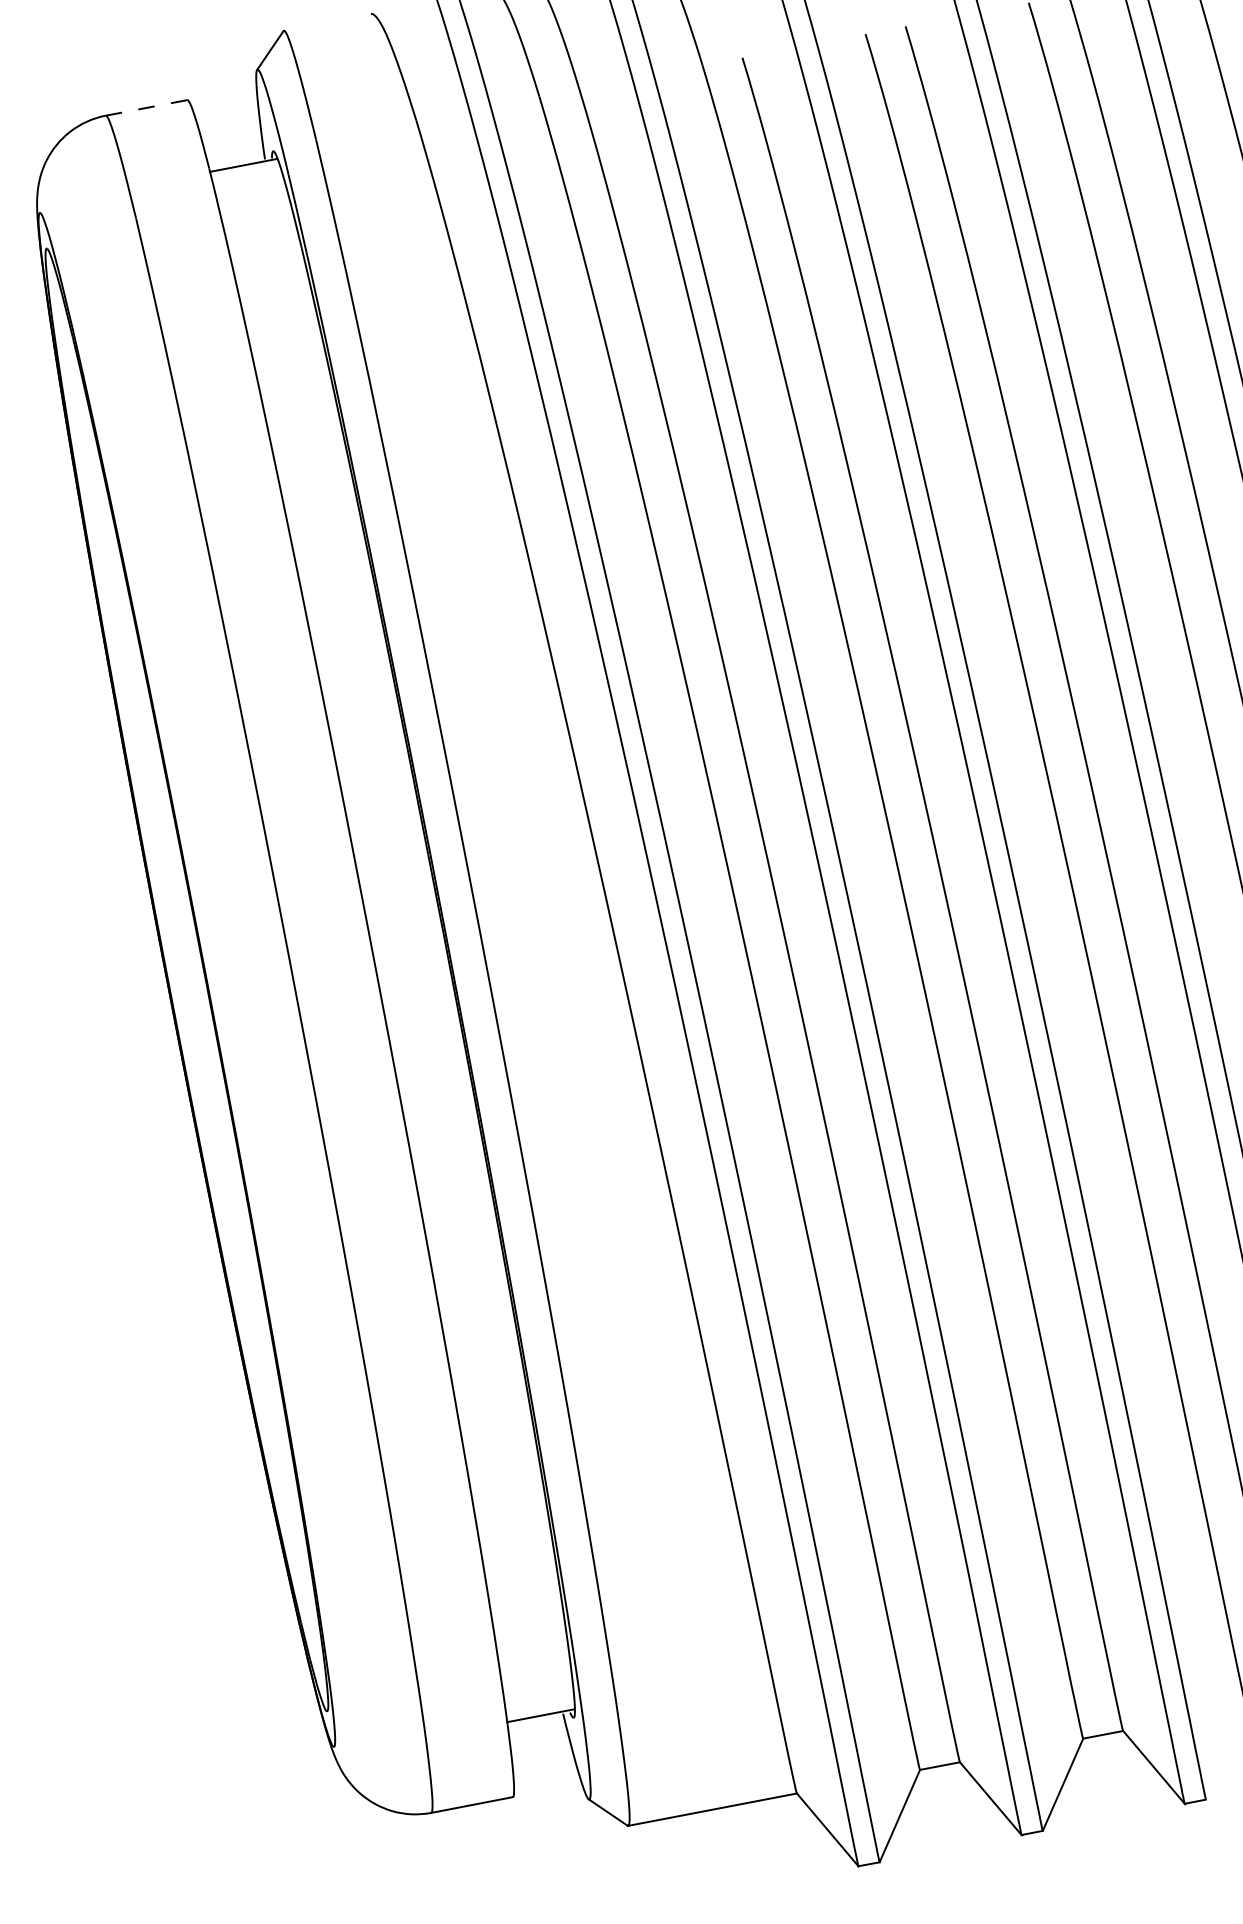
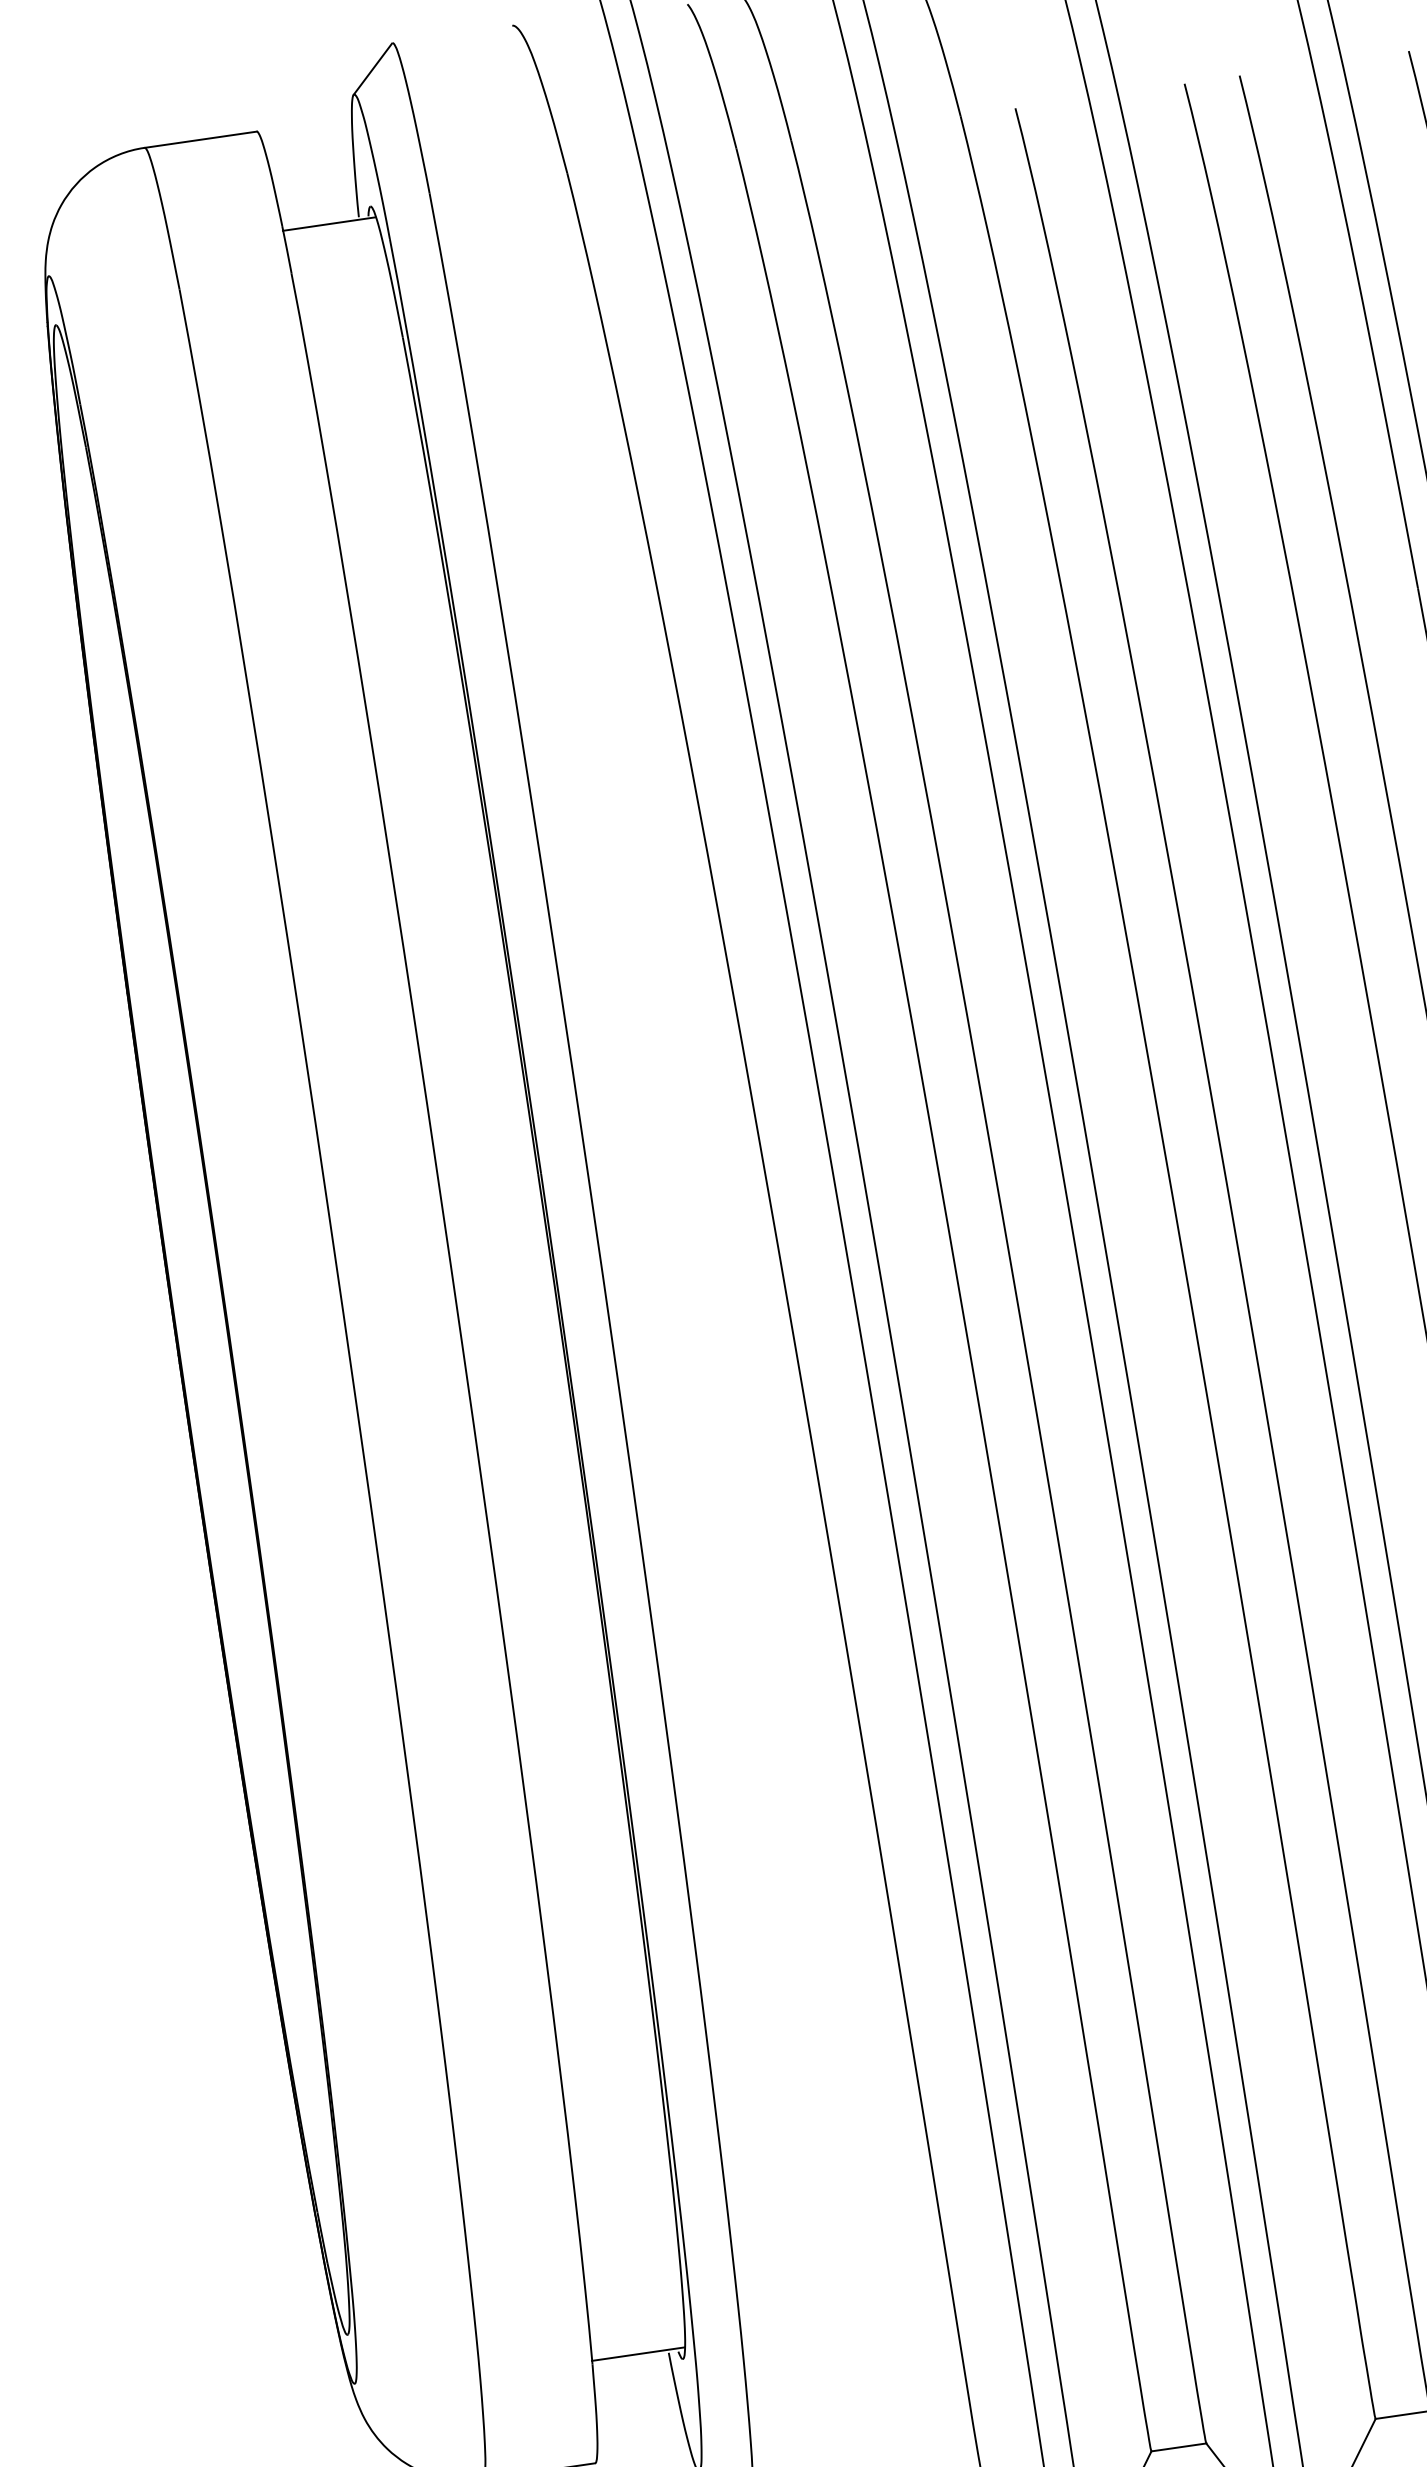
line: (146, 107) -> (200, 139), dashed -> solid

